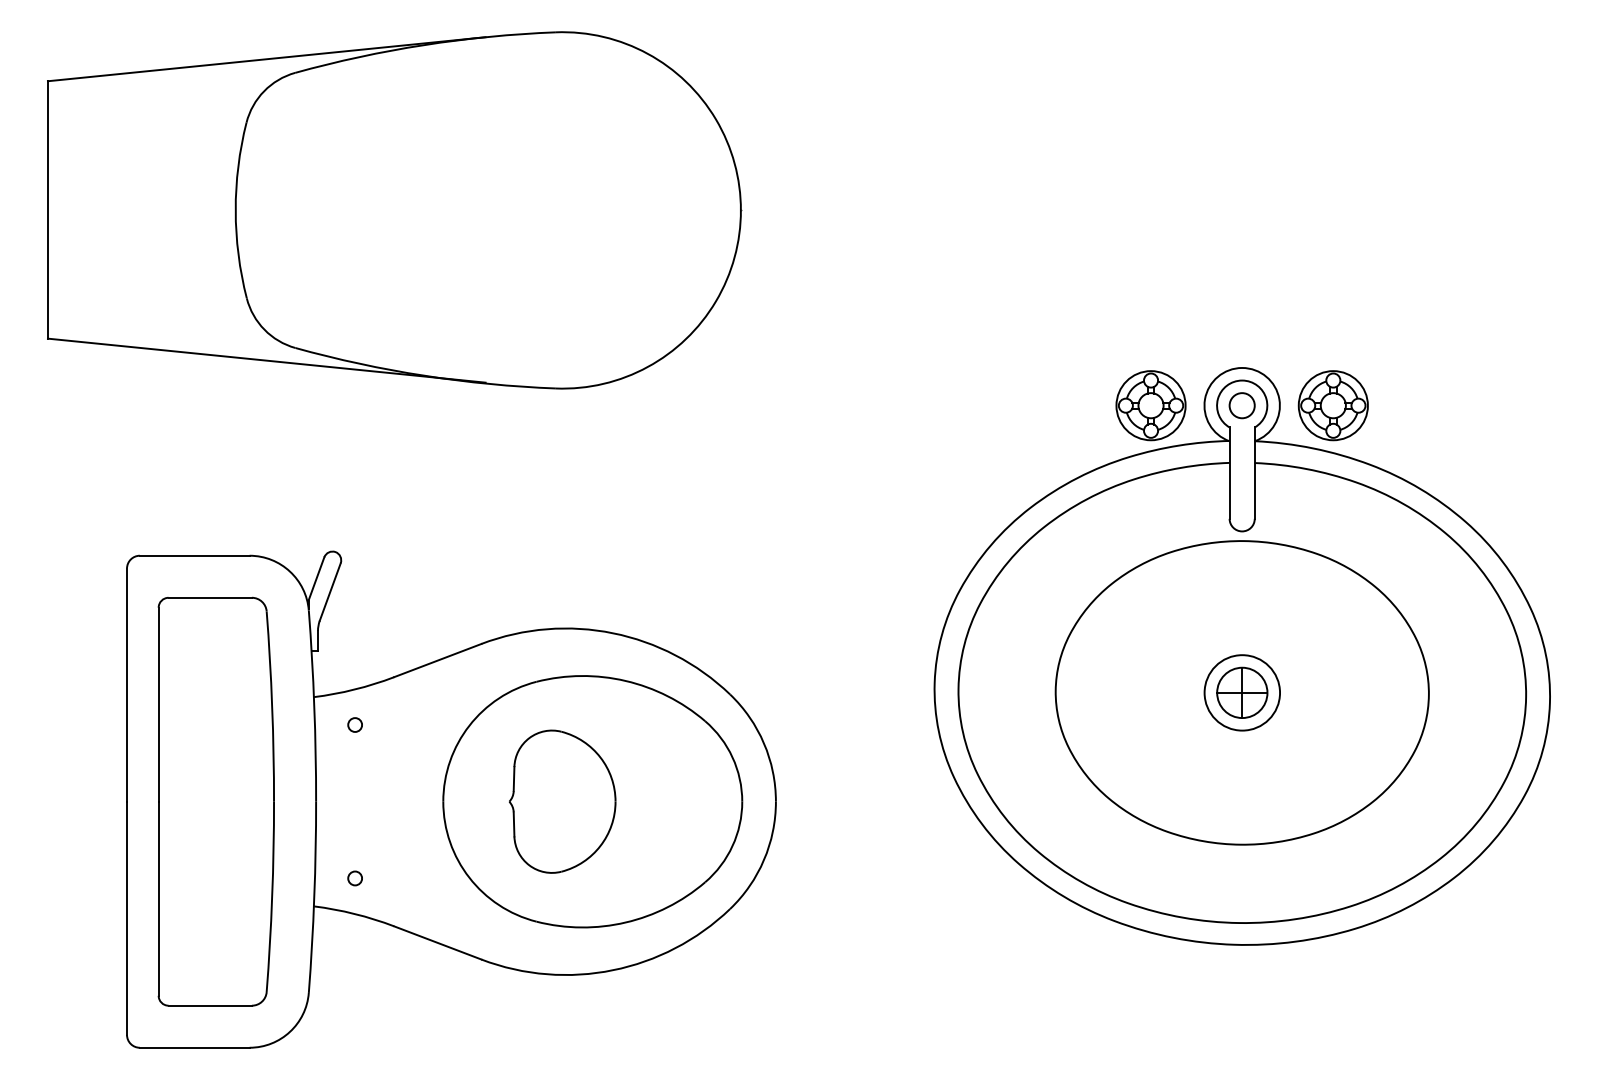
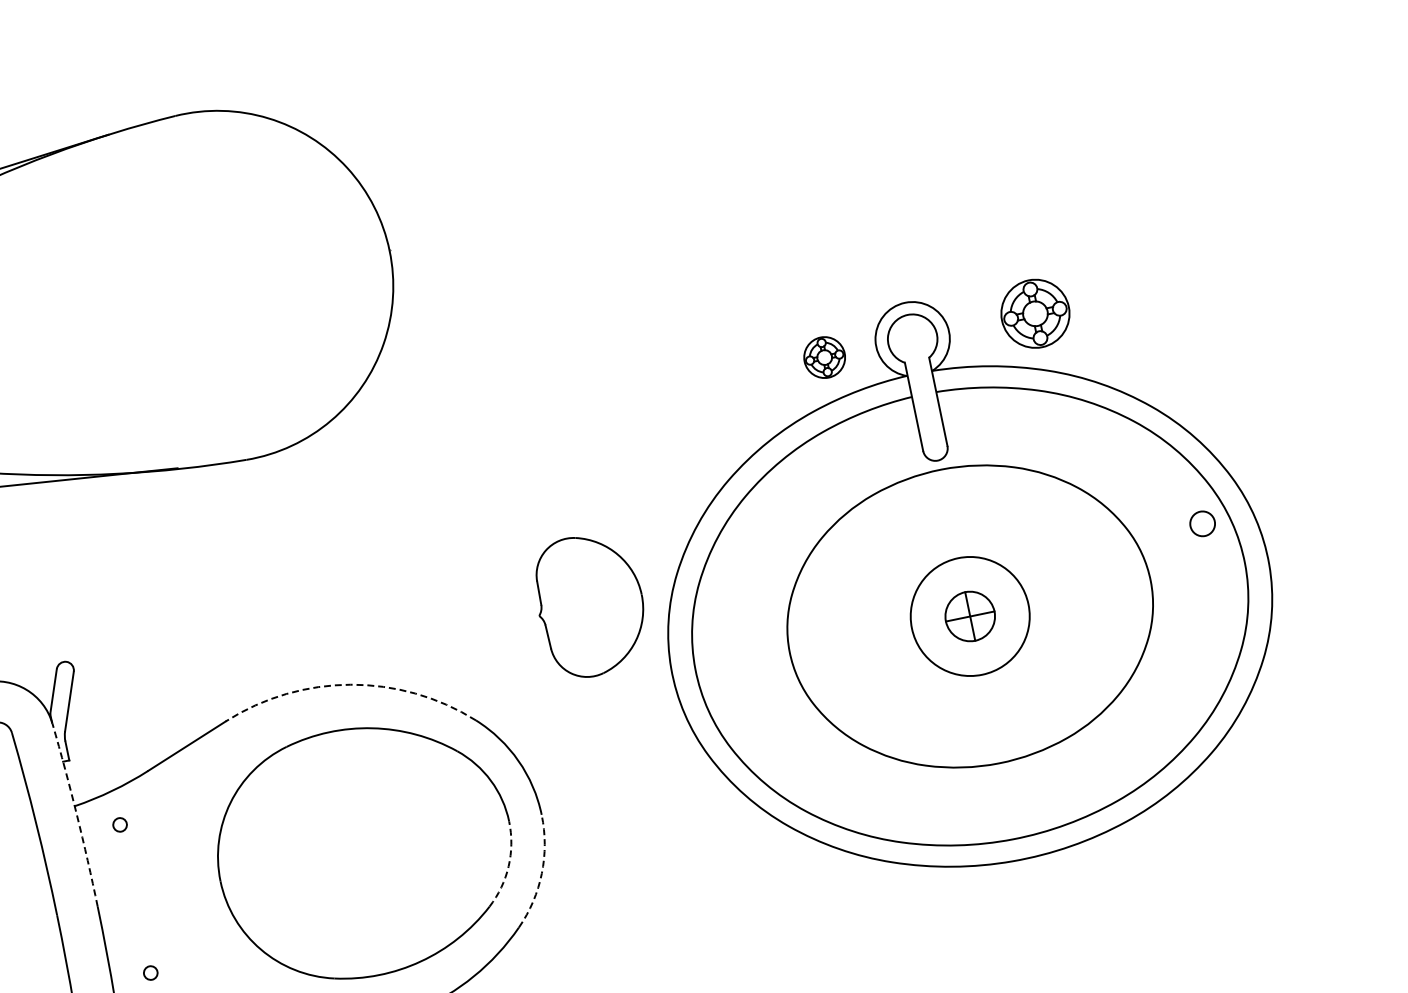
part: (1150, 405) -> (824, 357), size x0.6
circle: (1241, 405) -> (1201, 523), moved
part: (1332, 405) -> (1034, 313), moved
arc: (613, 633) -> (351, 684), solid -> dashed
circle: (1242, 692) -> (970, 616), size x1.6
arc: (314, 706) -> (77, 815), solid -> dashed
part: (562, 801) -> (590, 605), moved
arc: (732, 846) -> (508, 866), solid -> dashed
arc: (764, 860) -> (542, 873), solid -> dashed

